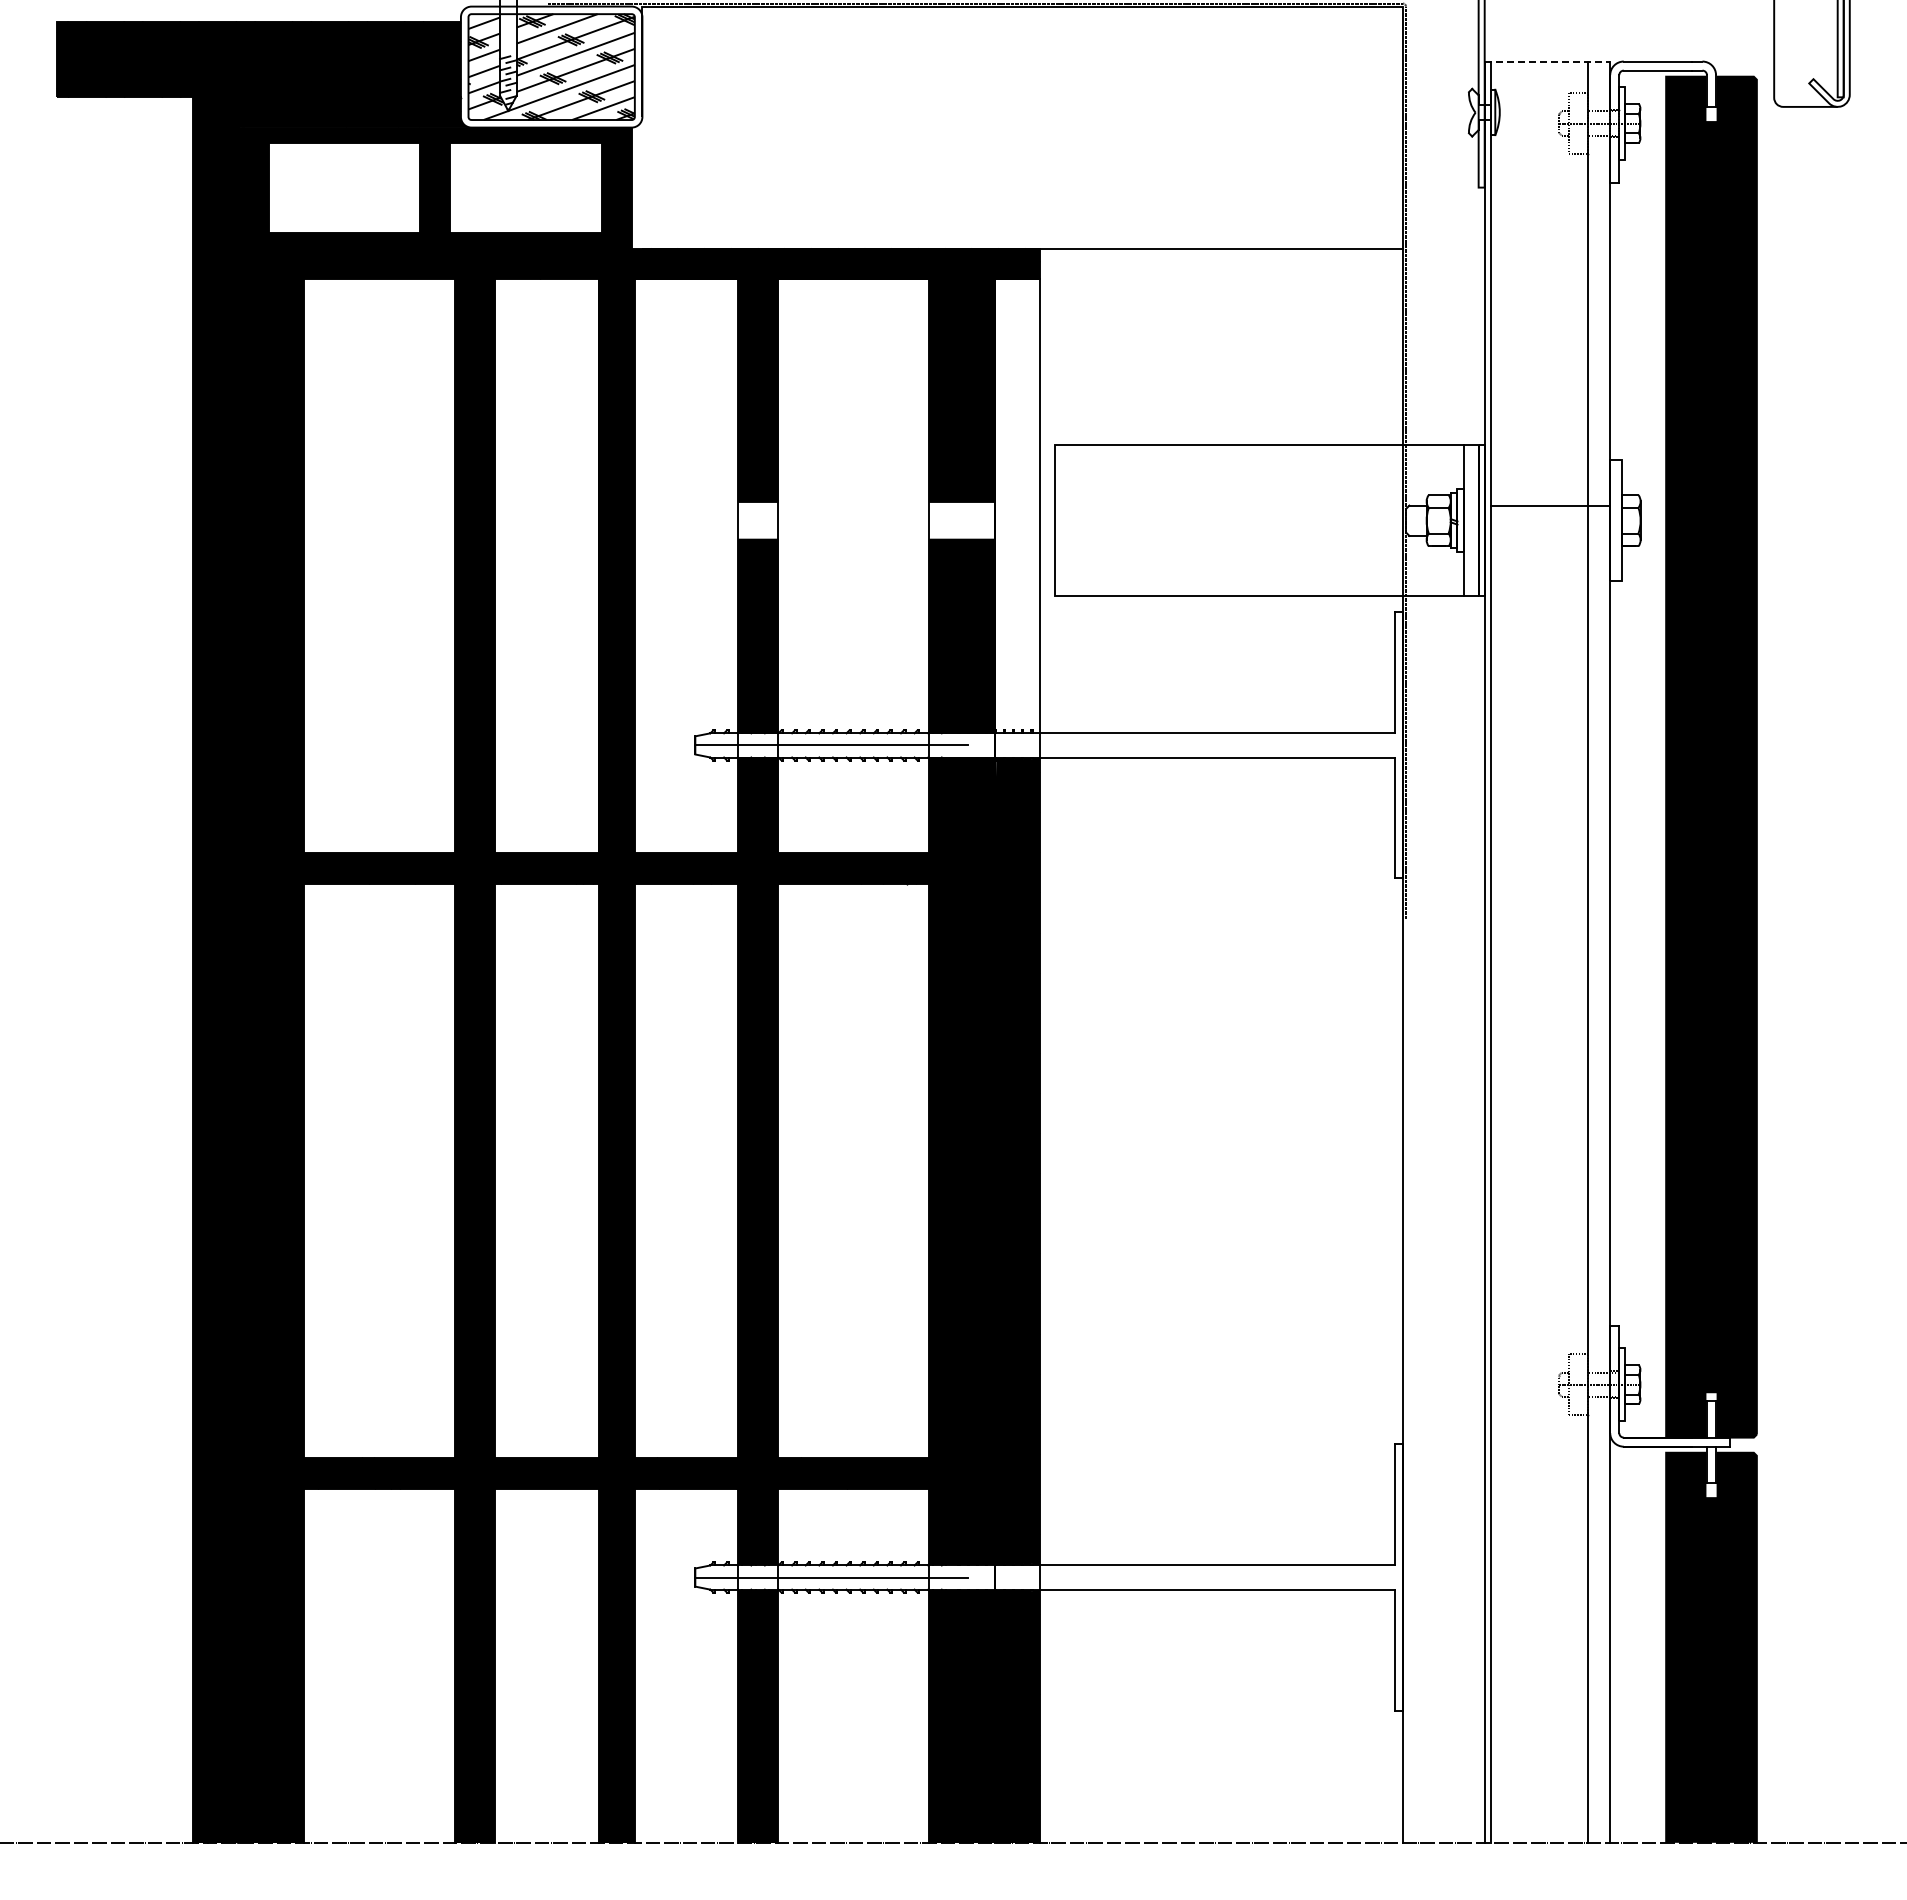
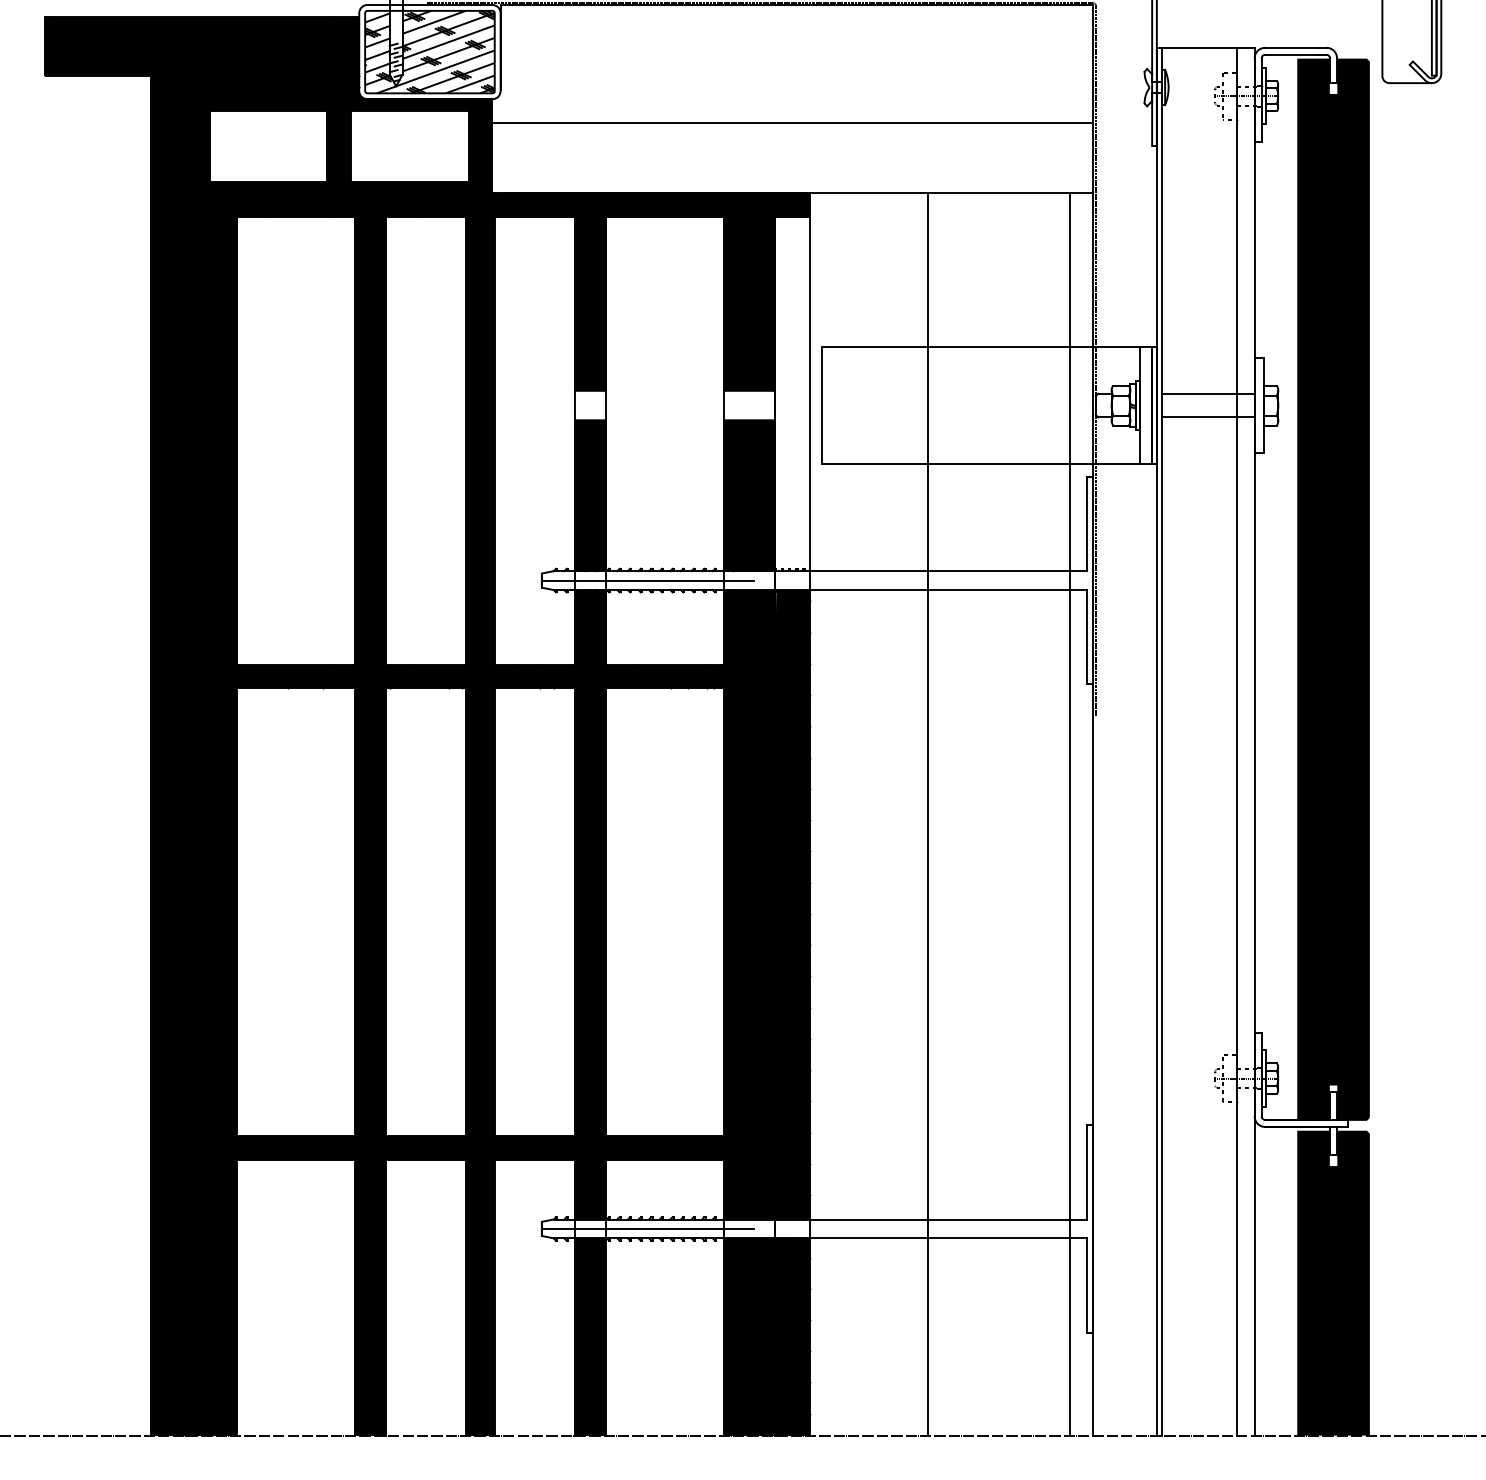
line: (1547, 61) -> (1205, 47), dashed -> solid
line: (1017, 157) -> (792, 122), added
line: (1550, 535) -> (1208, 417), added
line: (1191, 1045) -> (928, 814), added
line: (1372, 1045) -> (1069, 814), added

